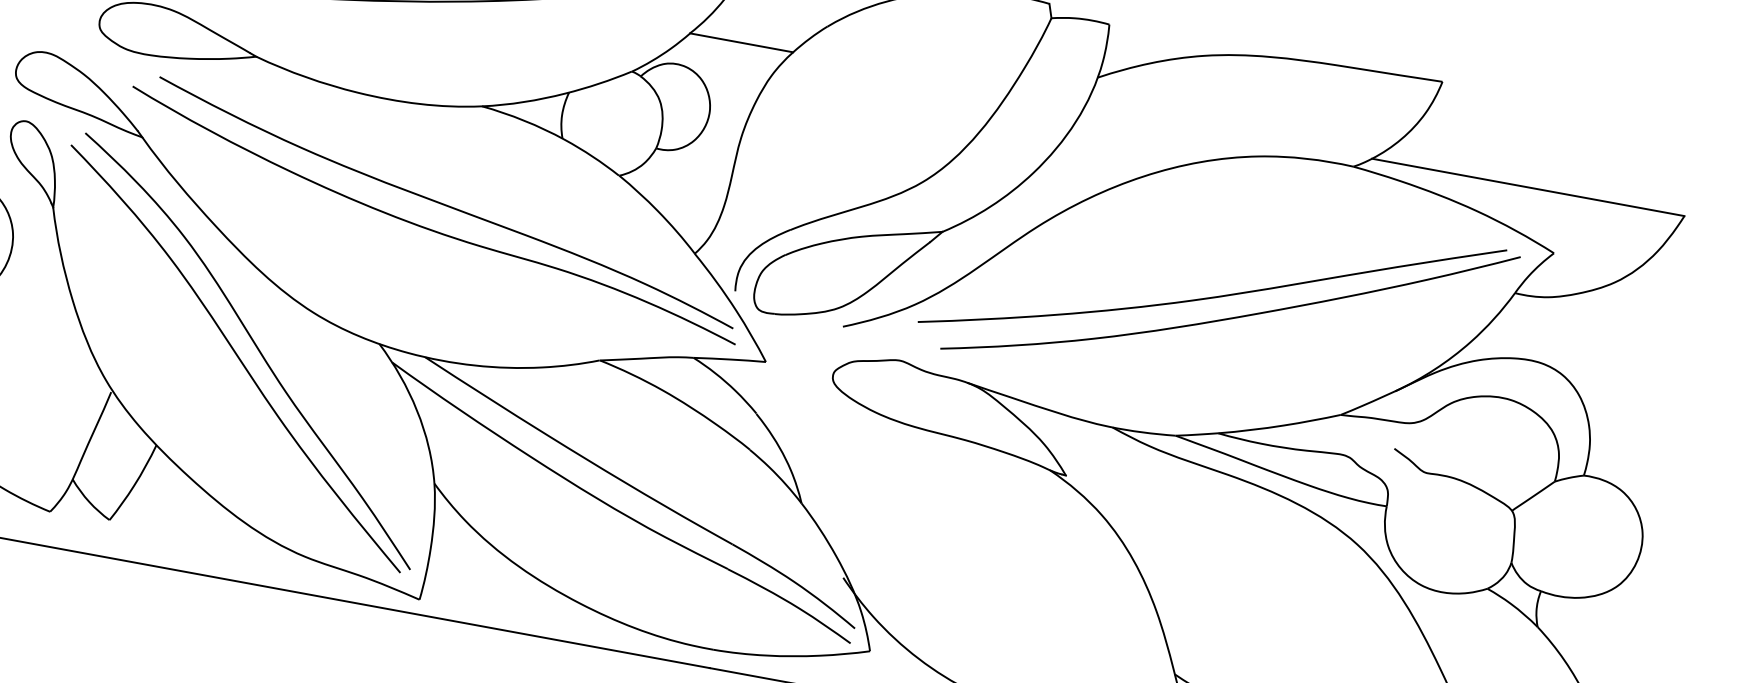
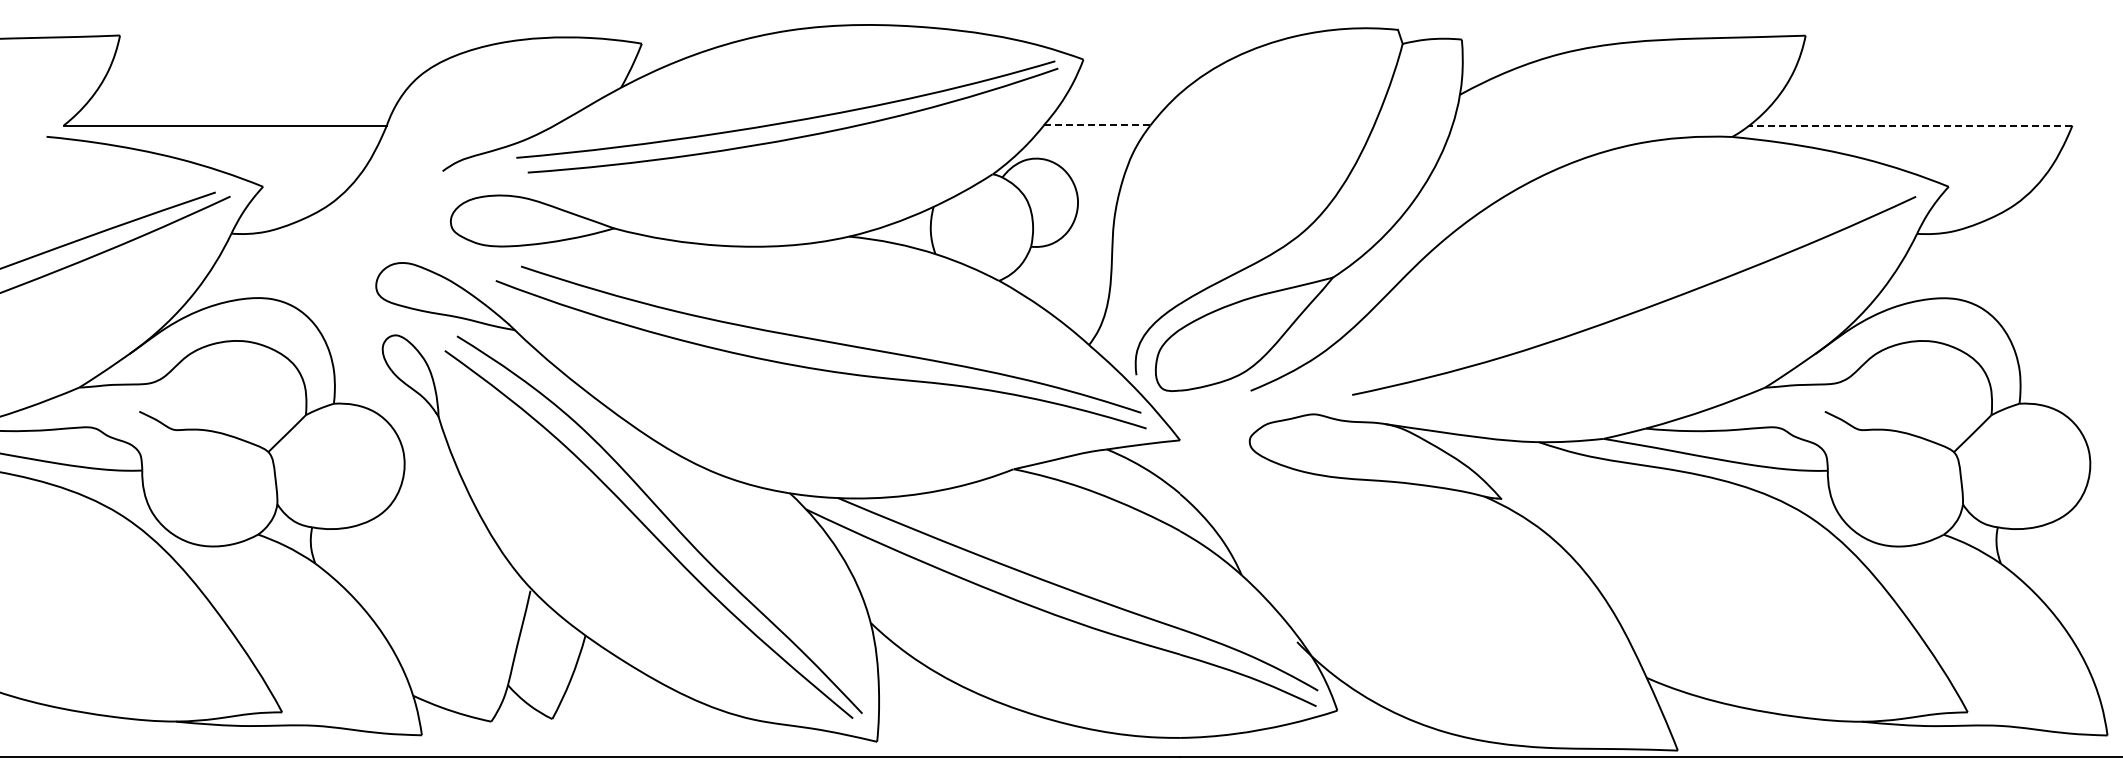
line: (740, 42) -> (1096, 125), solid -> dashed
line: (1527, 187) -> (1910, 125), solid -> dashed
curve: (1213, 296) -> (1615, 292), removed

